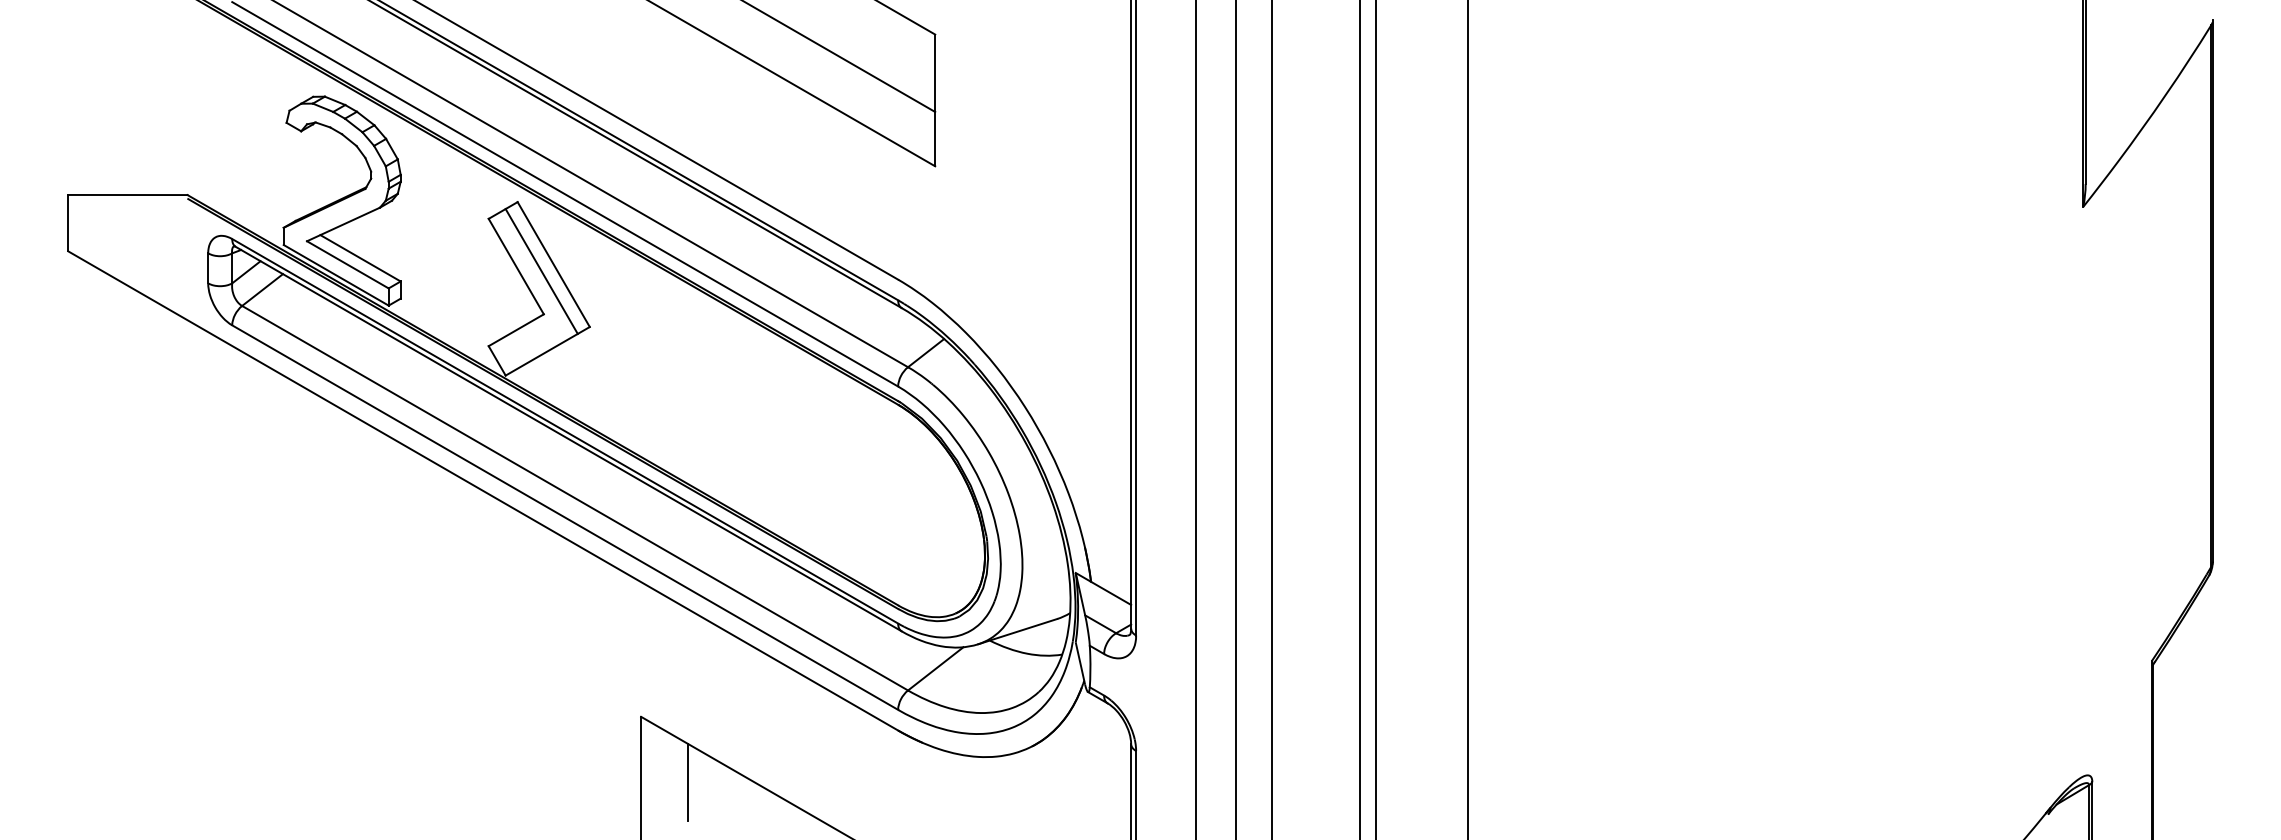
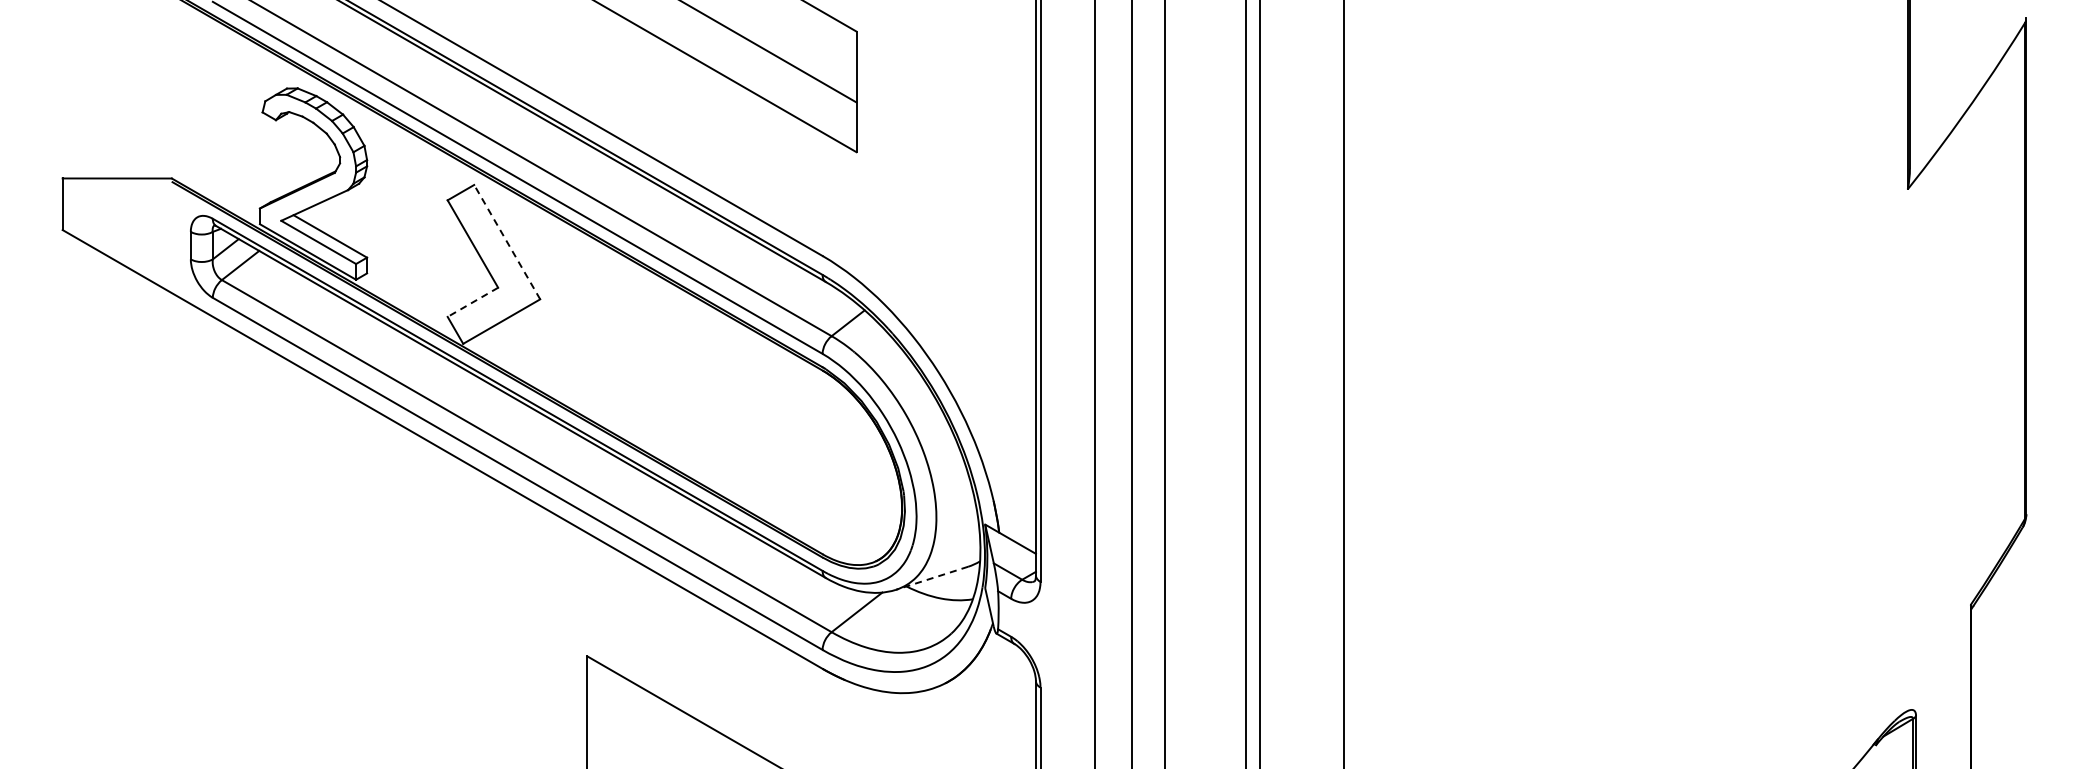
line: (552, 263) -> (506, 241), solid -> dashed
line: (542, 271) -> (496, 248), removed
line: (515, 330) -> (472, 302), solid -> dashed
line: (1018, 631) -> (932, 578), solid -> dashed
line: (688, 782) -> (630, 716), removed

